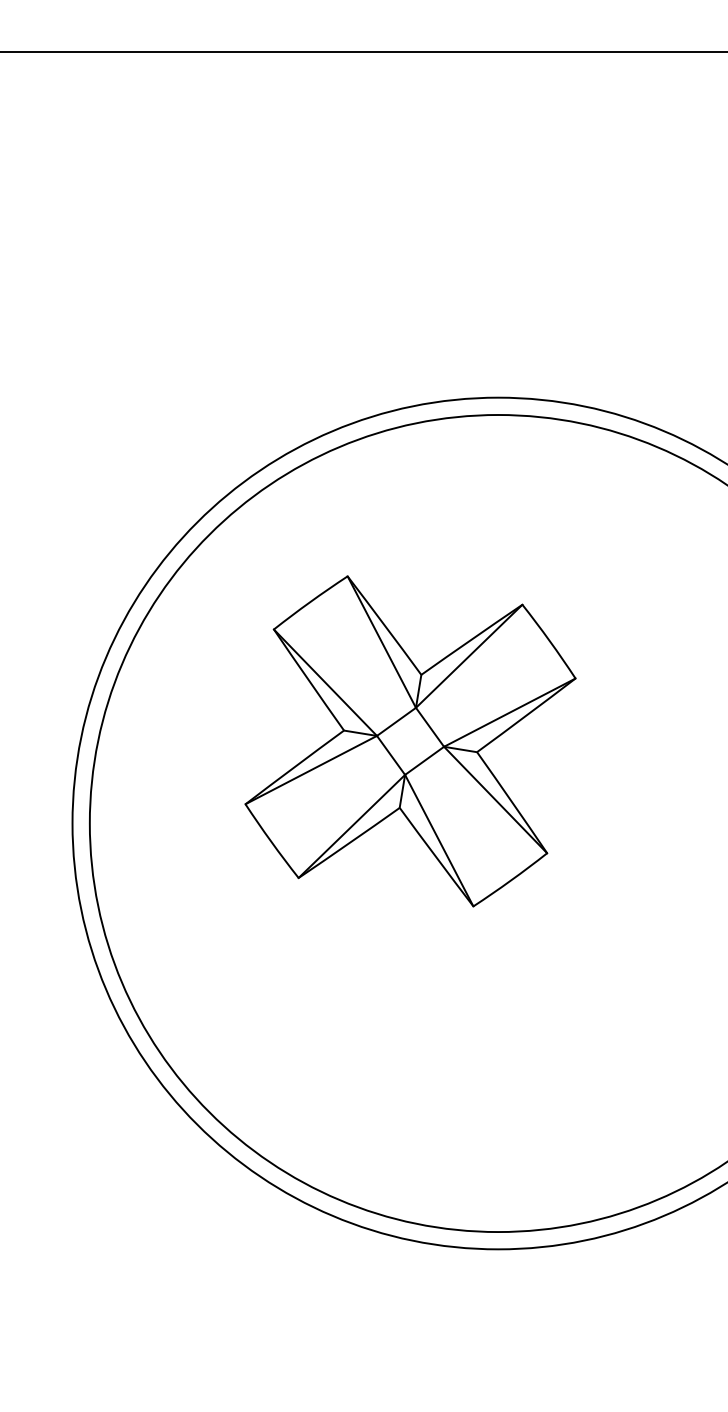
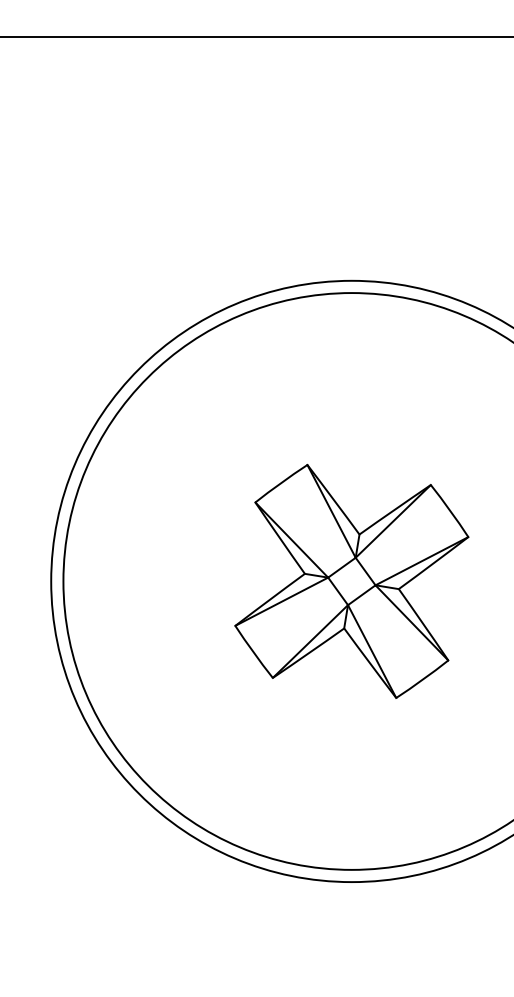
part: (410, 739) -> (351, 580), moved

